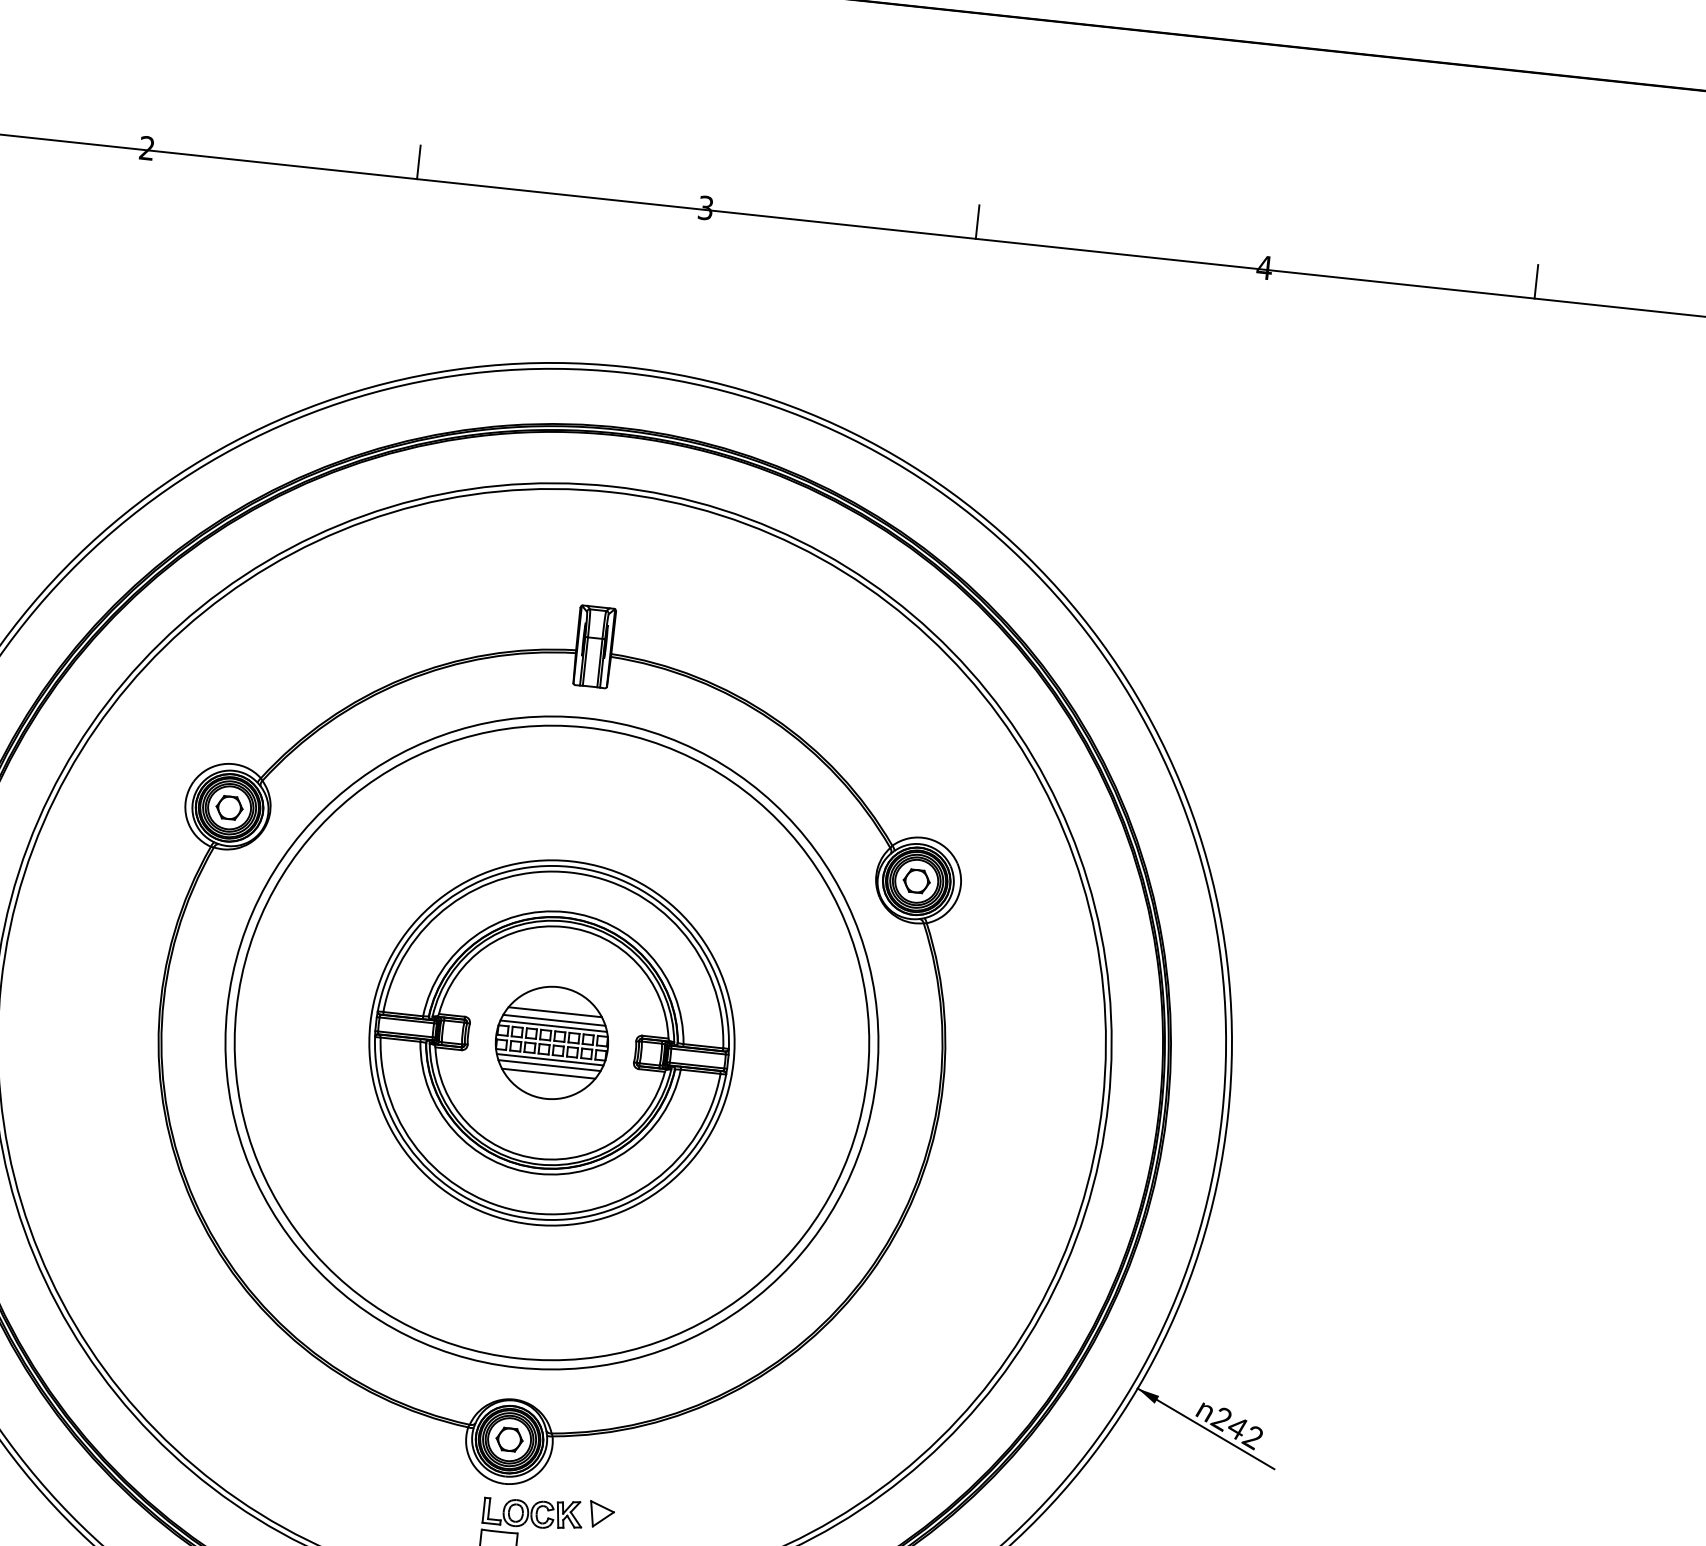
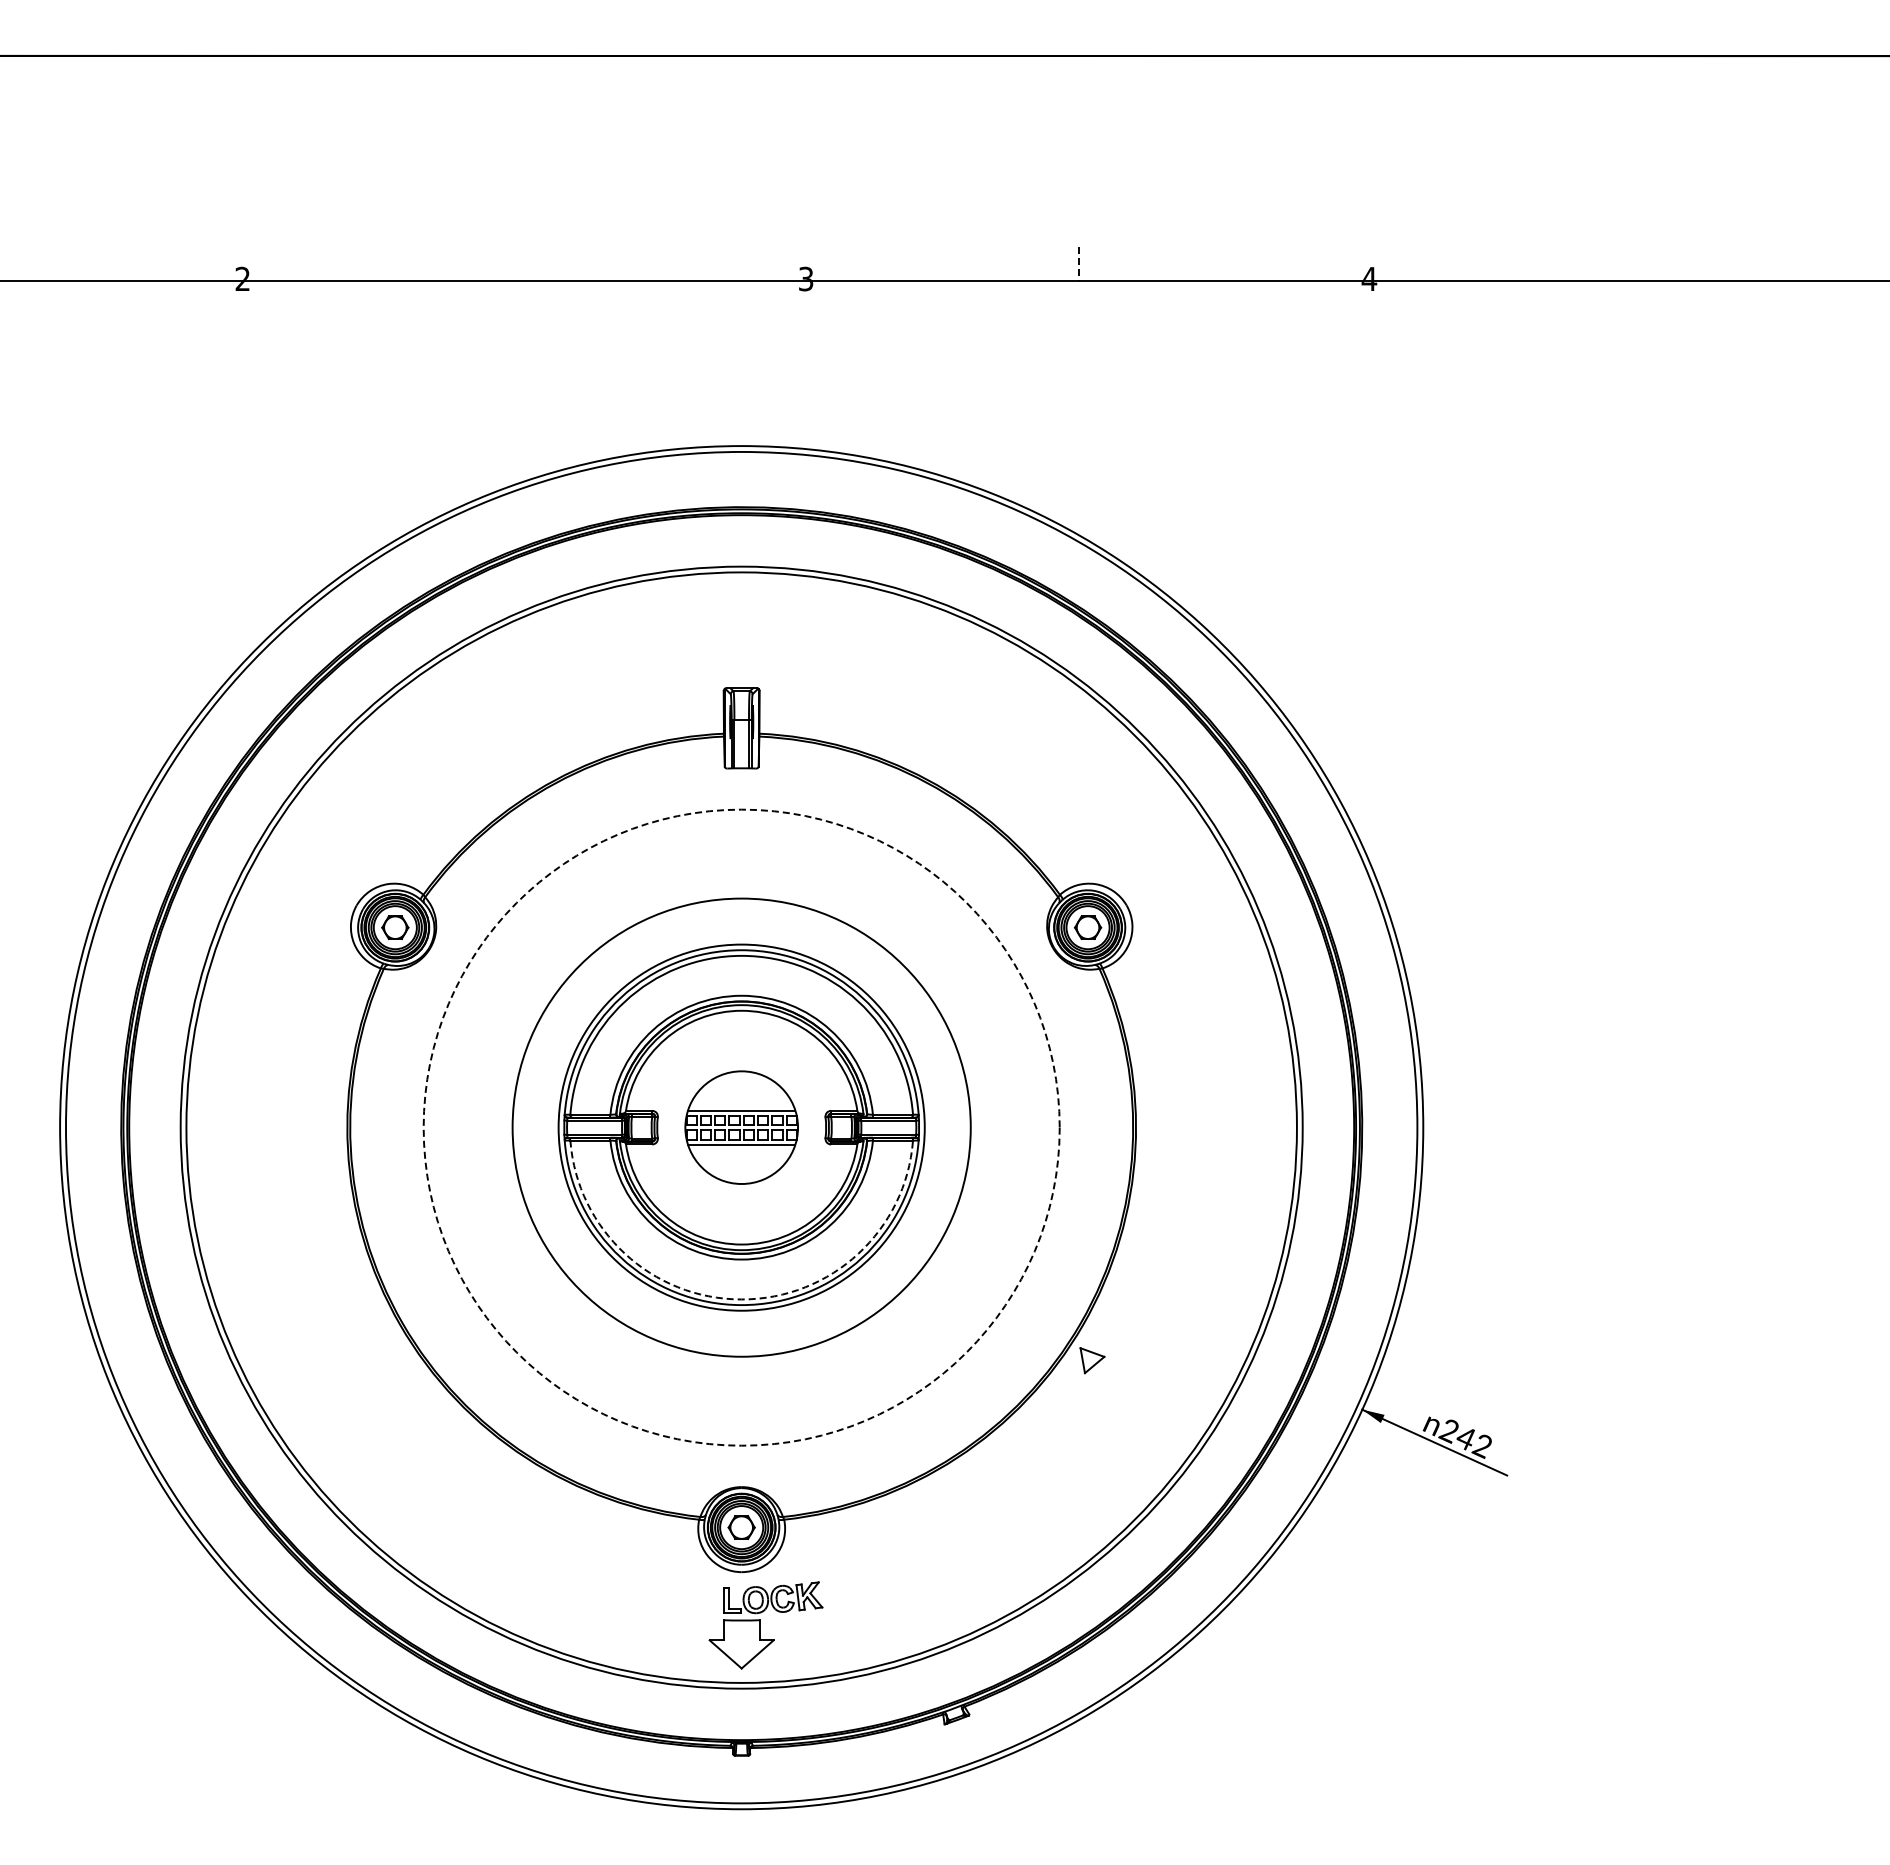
line: (419, 162) -> (515, 264), removed
line: (977, 222) -> (1078, 264), solid -> dashed
line: (1536, 282) -> (1641, 264), removed
line: (555, 1012) -> (741, 1096), removed
line: (554, 1019) -> (741, 1104), removed
circle: (551, 1042) -> (741, 1127), size x0.7
circle: (551, 1042) -> (741, 1127), solid -> dashed
line: (549, 1065) -> (741, 1150), removed
line: (548, 1073) -> (741, 1158), removed
arc: (533, 1213) -> (741, 1299), solid -> dashed
part: (601, 1514) -> (1092, 1360), moved

